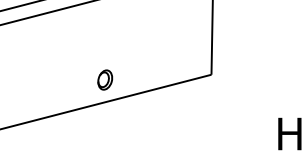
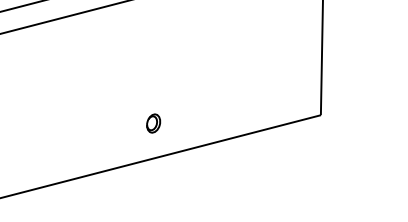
part: (105, 79) -> (153, 122), size x0.6

